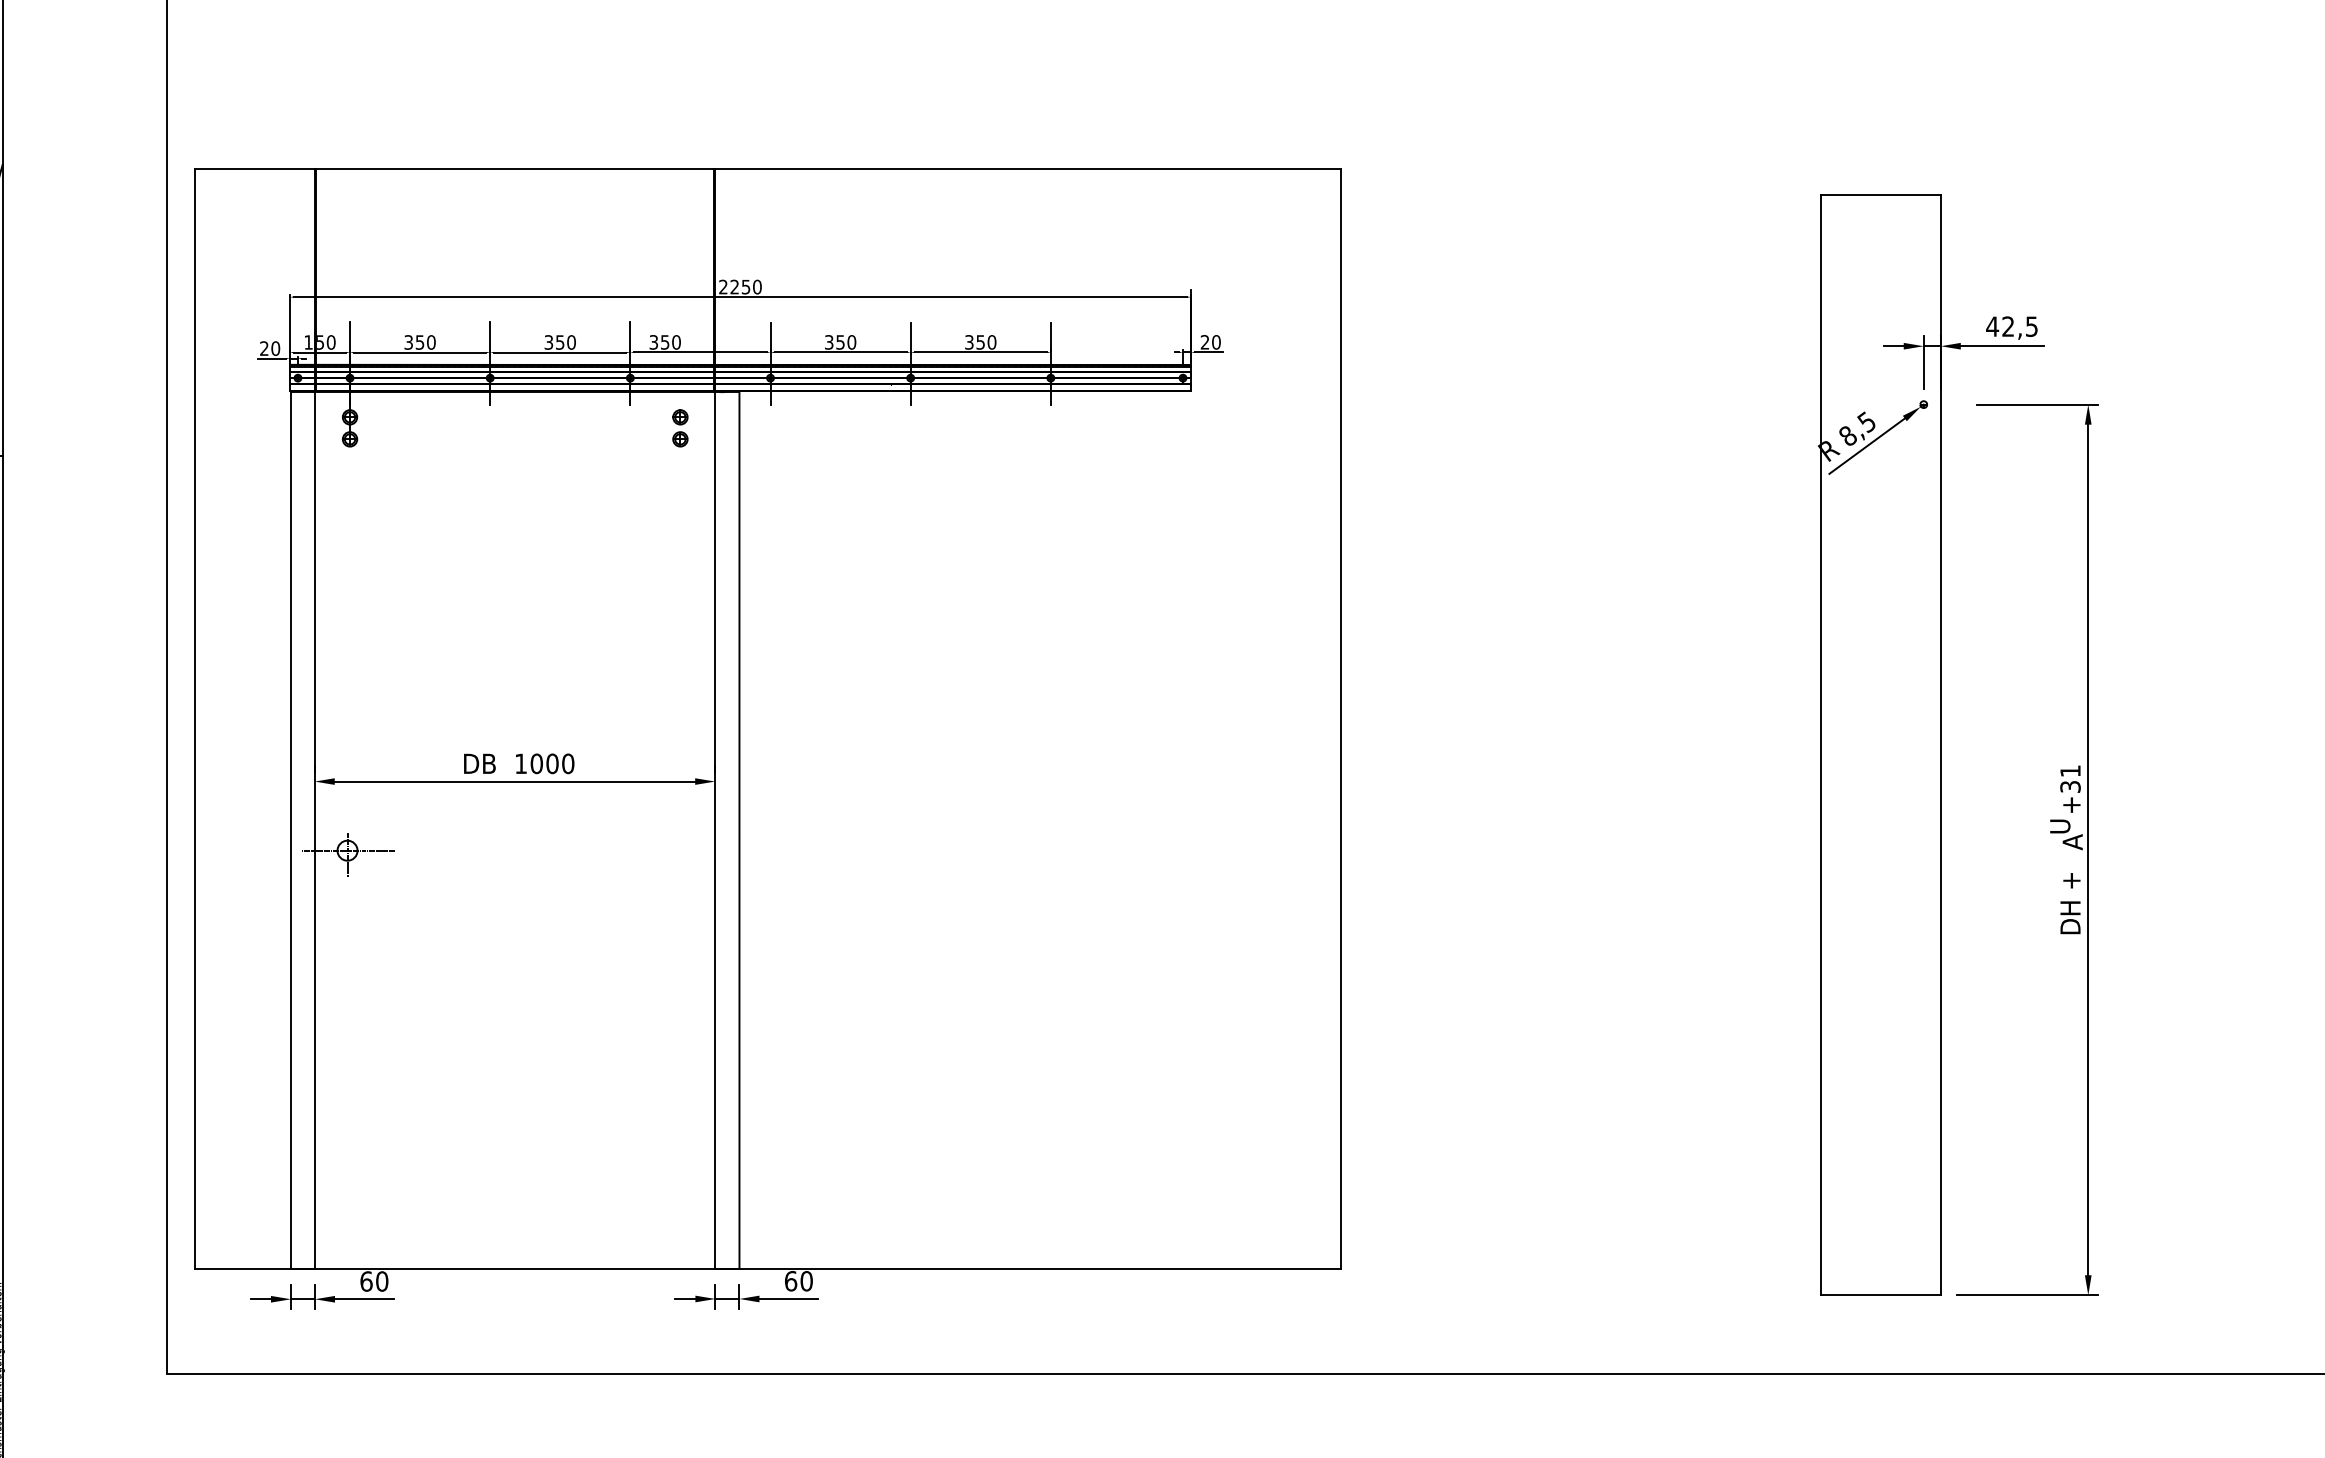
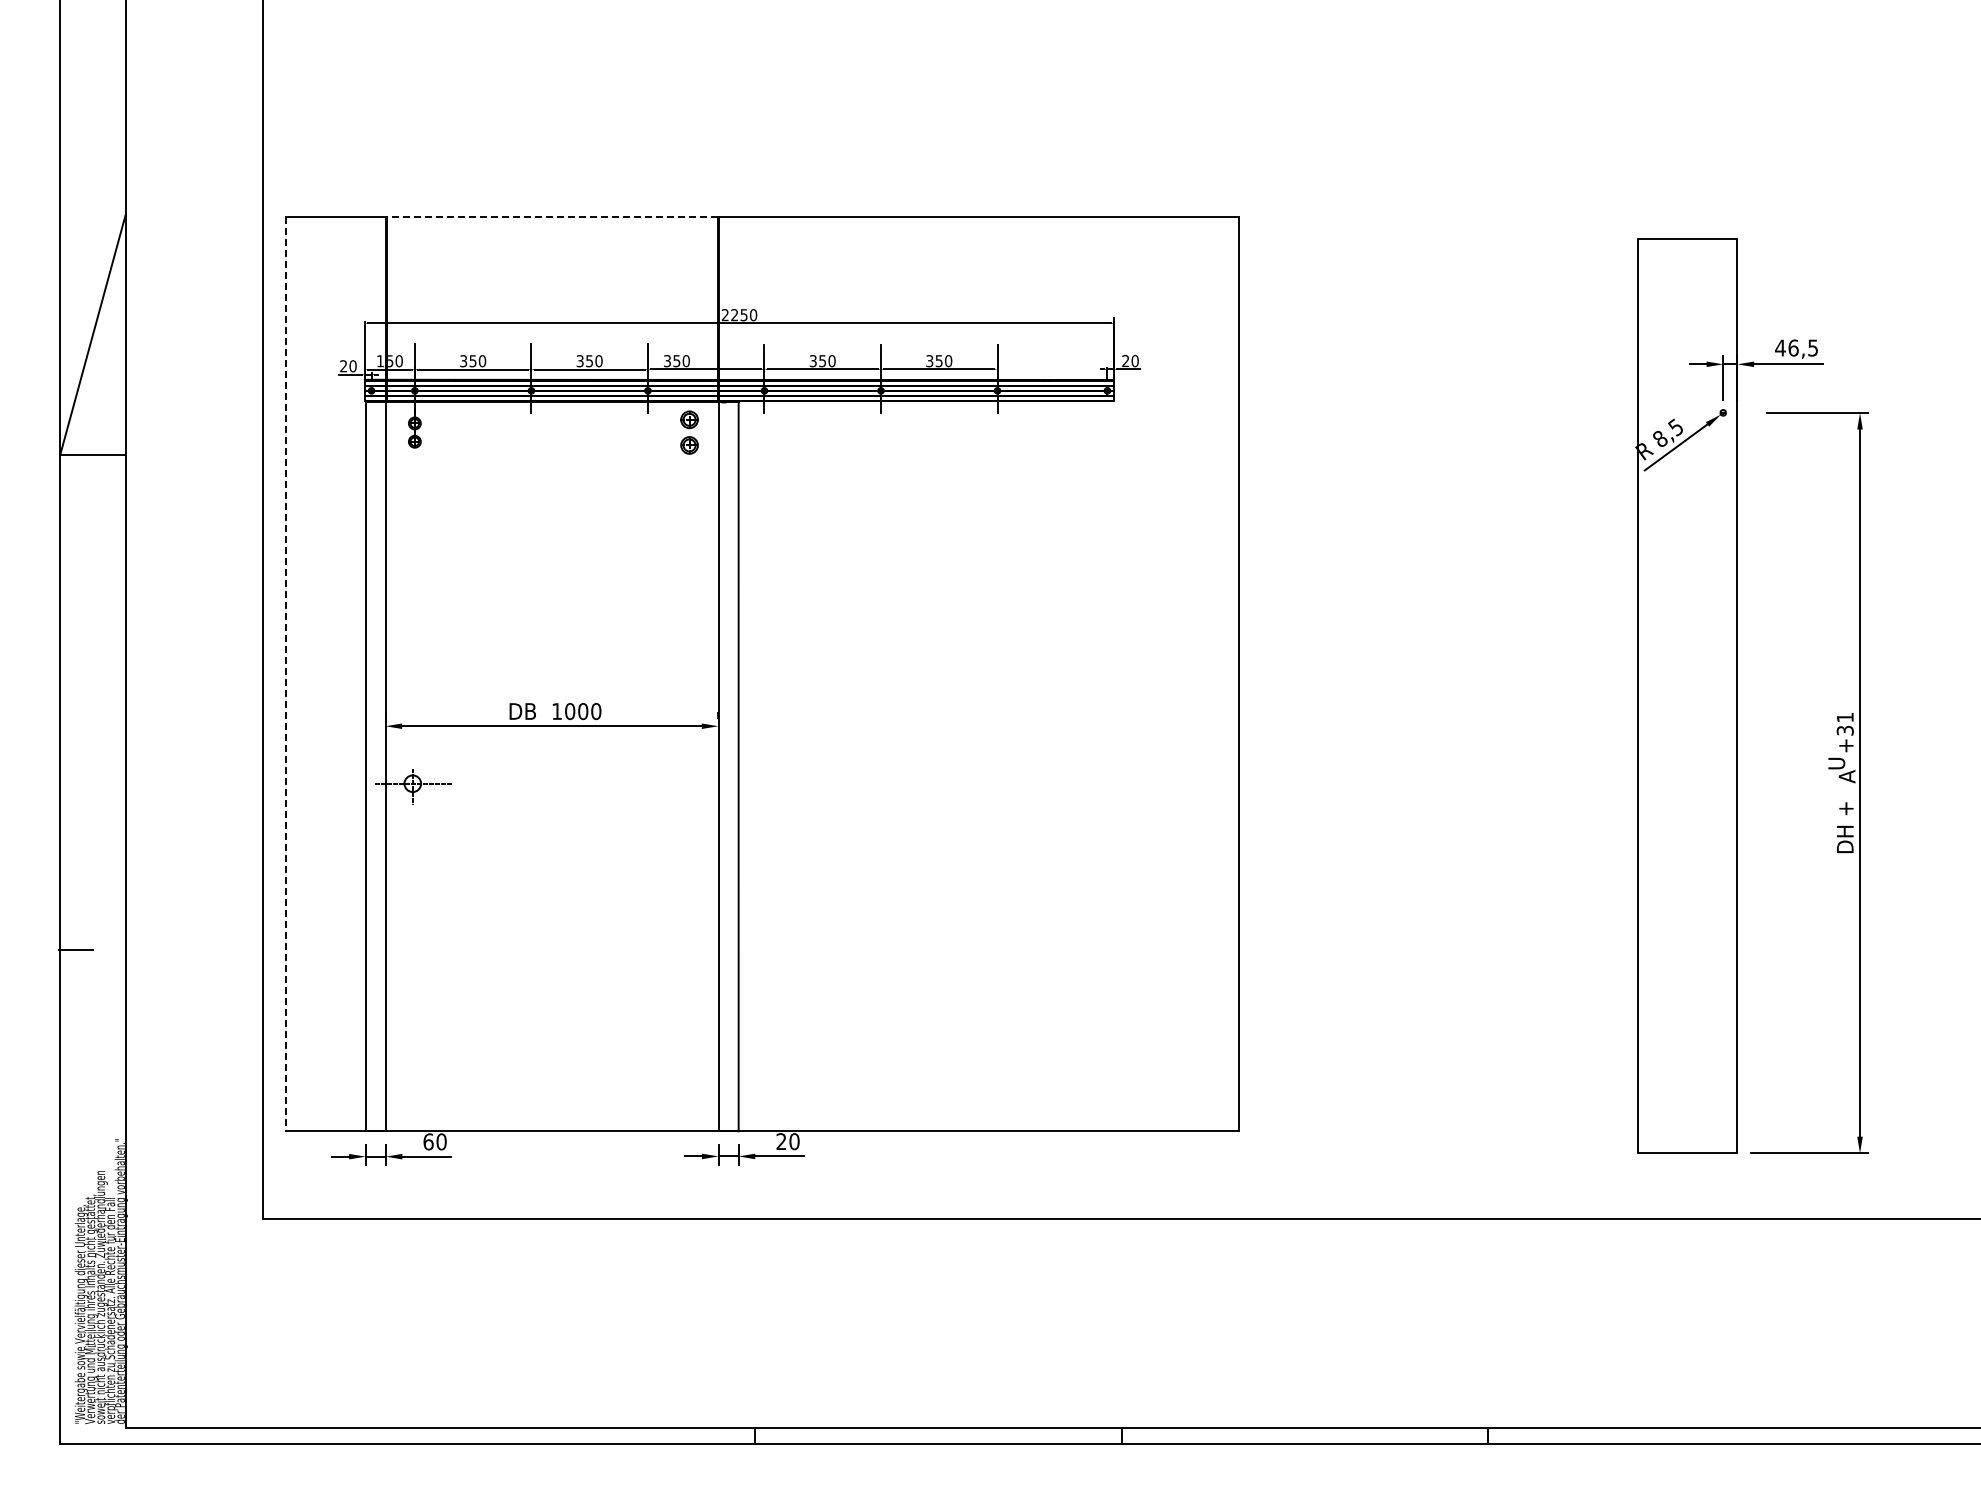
line: (514, 168) -> (551, 216), solid -> dashed
text: (2008, 326) -> (1793, 347), 42,5 -> 46,5
part: (680, 428) -> (689, 432), size x1.4
line: (194, 719) -> (285, 674), solid -> dashed
text: (791, 1281) -> (781, 1141), 60 -> 20

